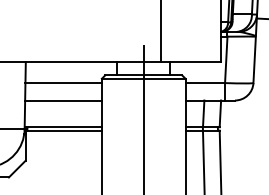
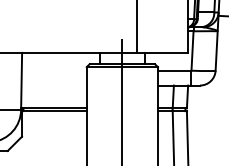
line: (62, 82) -> (53, 70), removed
line: (62, 100) -> (53, 85), removed

